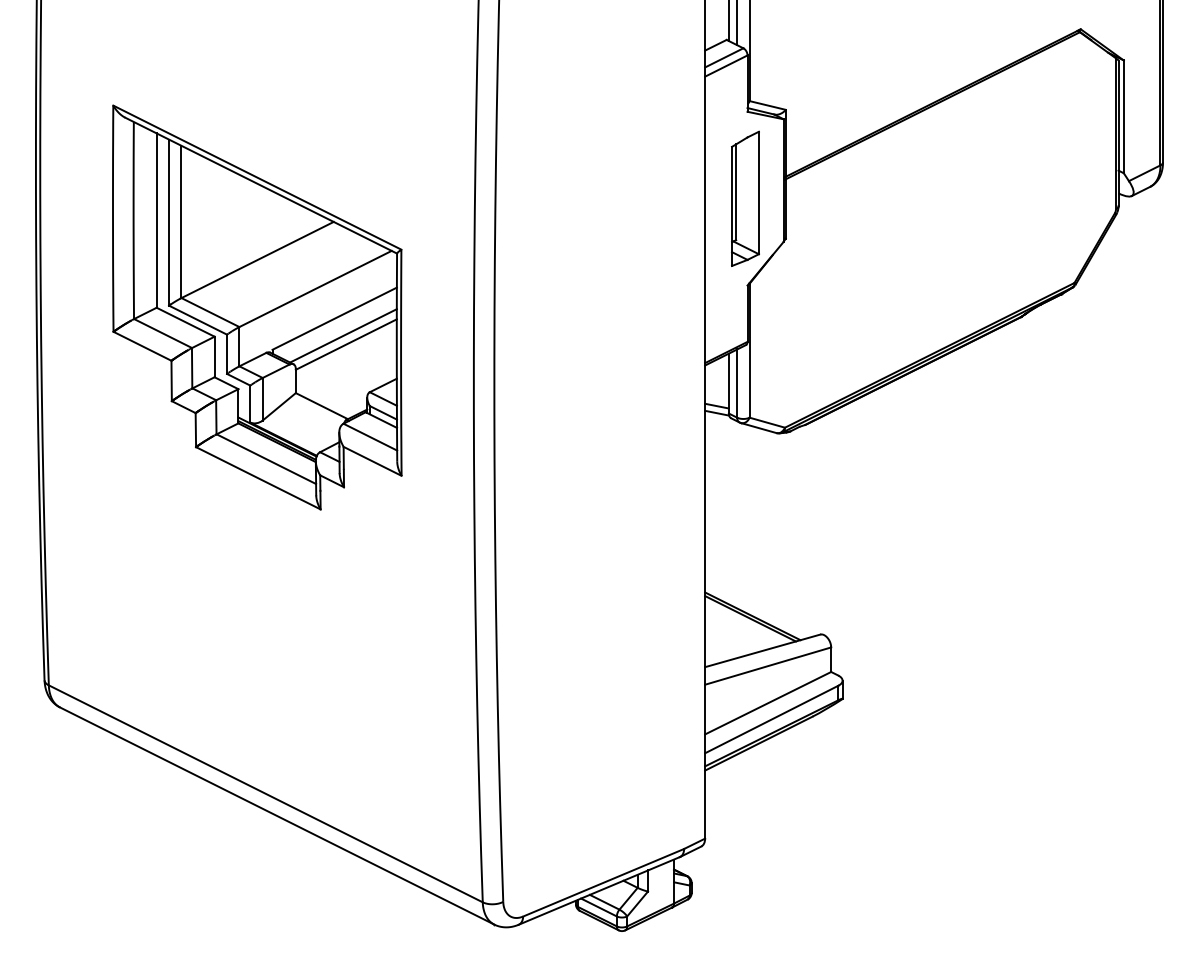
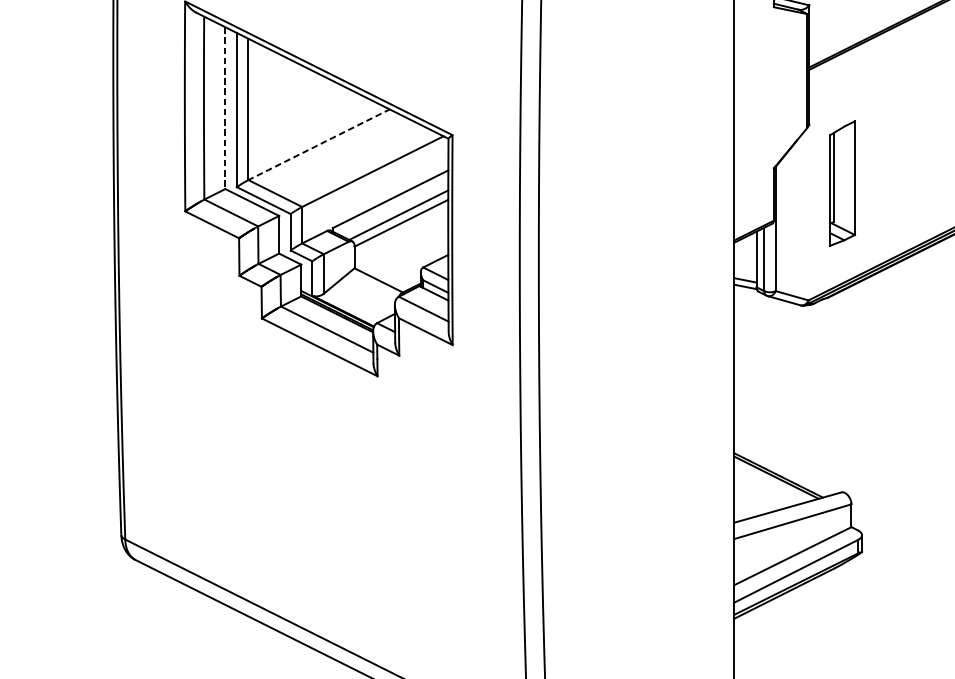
part: (745, 198) -> (842, 183), moved
line: (156, 221) -> (225, 109), solid -> dashed
line: (257, 259) -> (318, 144), solid -> dashed

